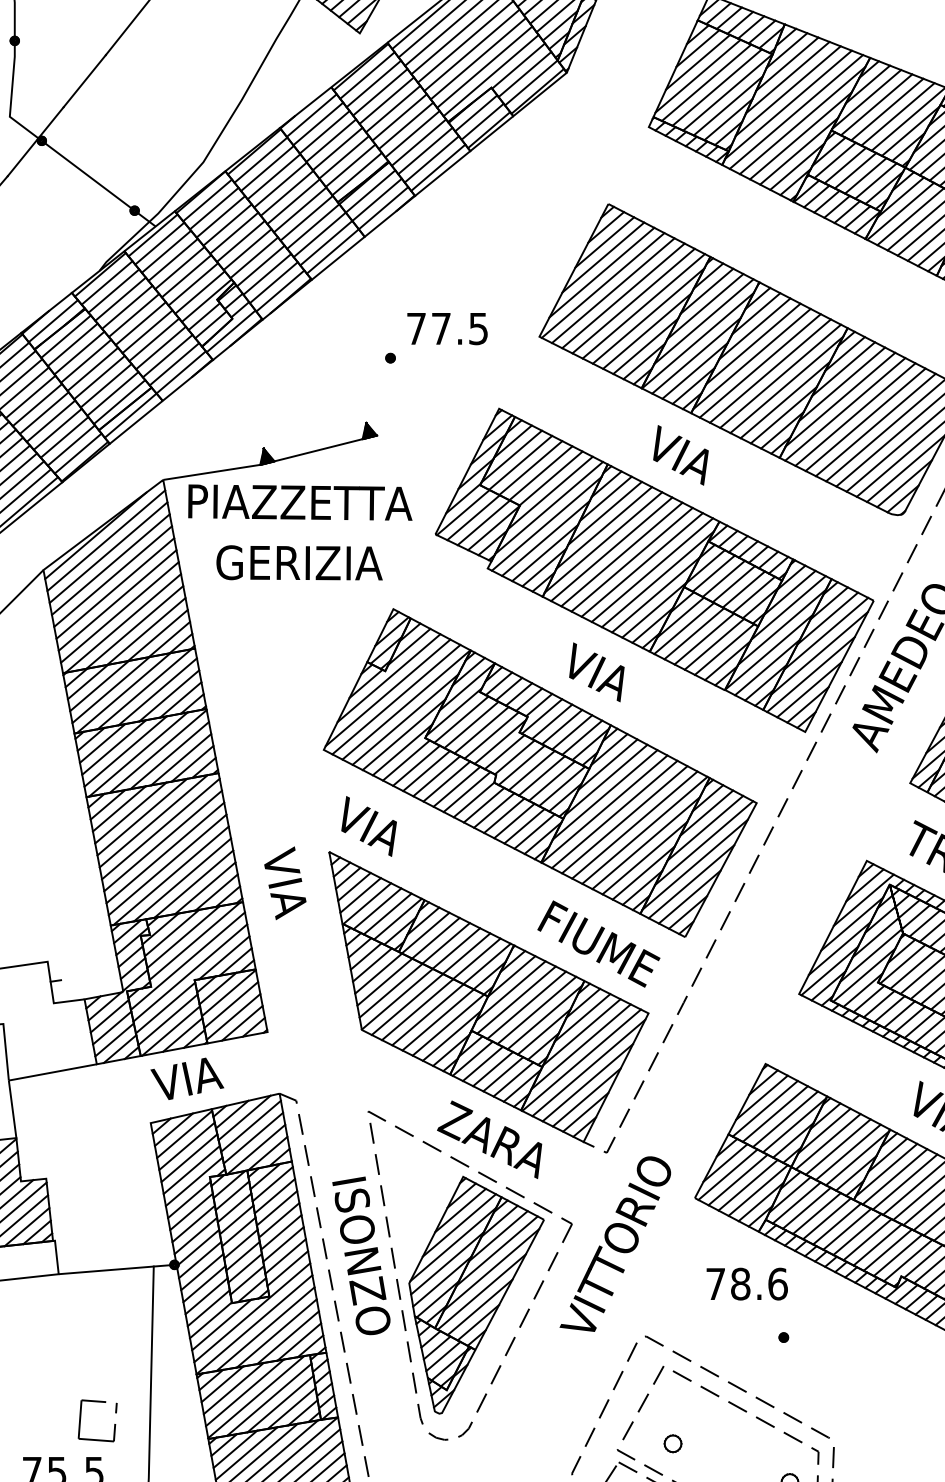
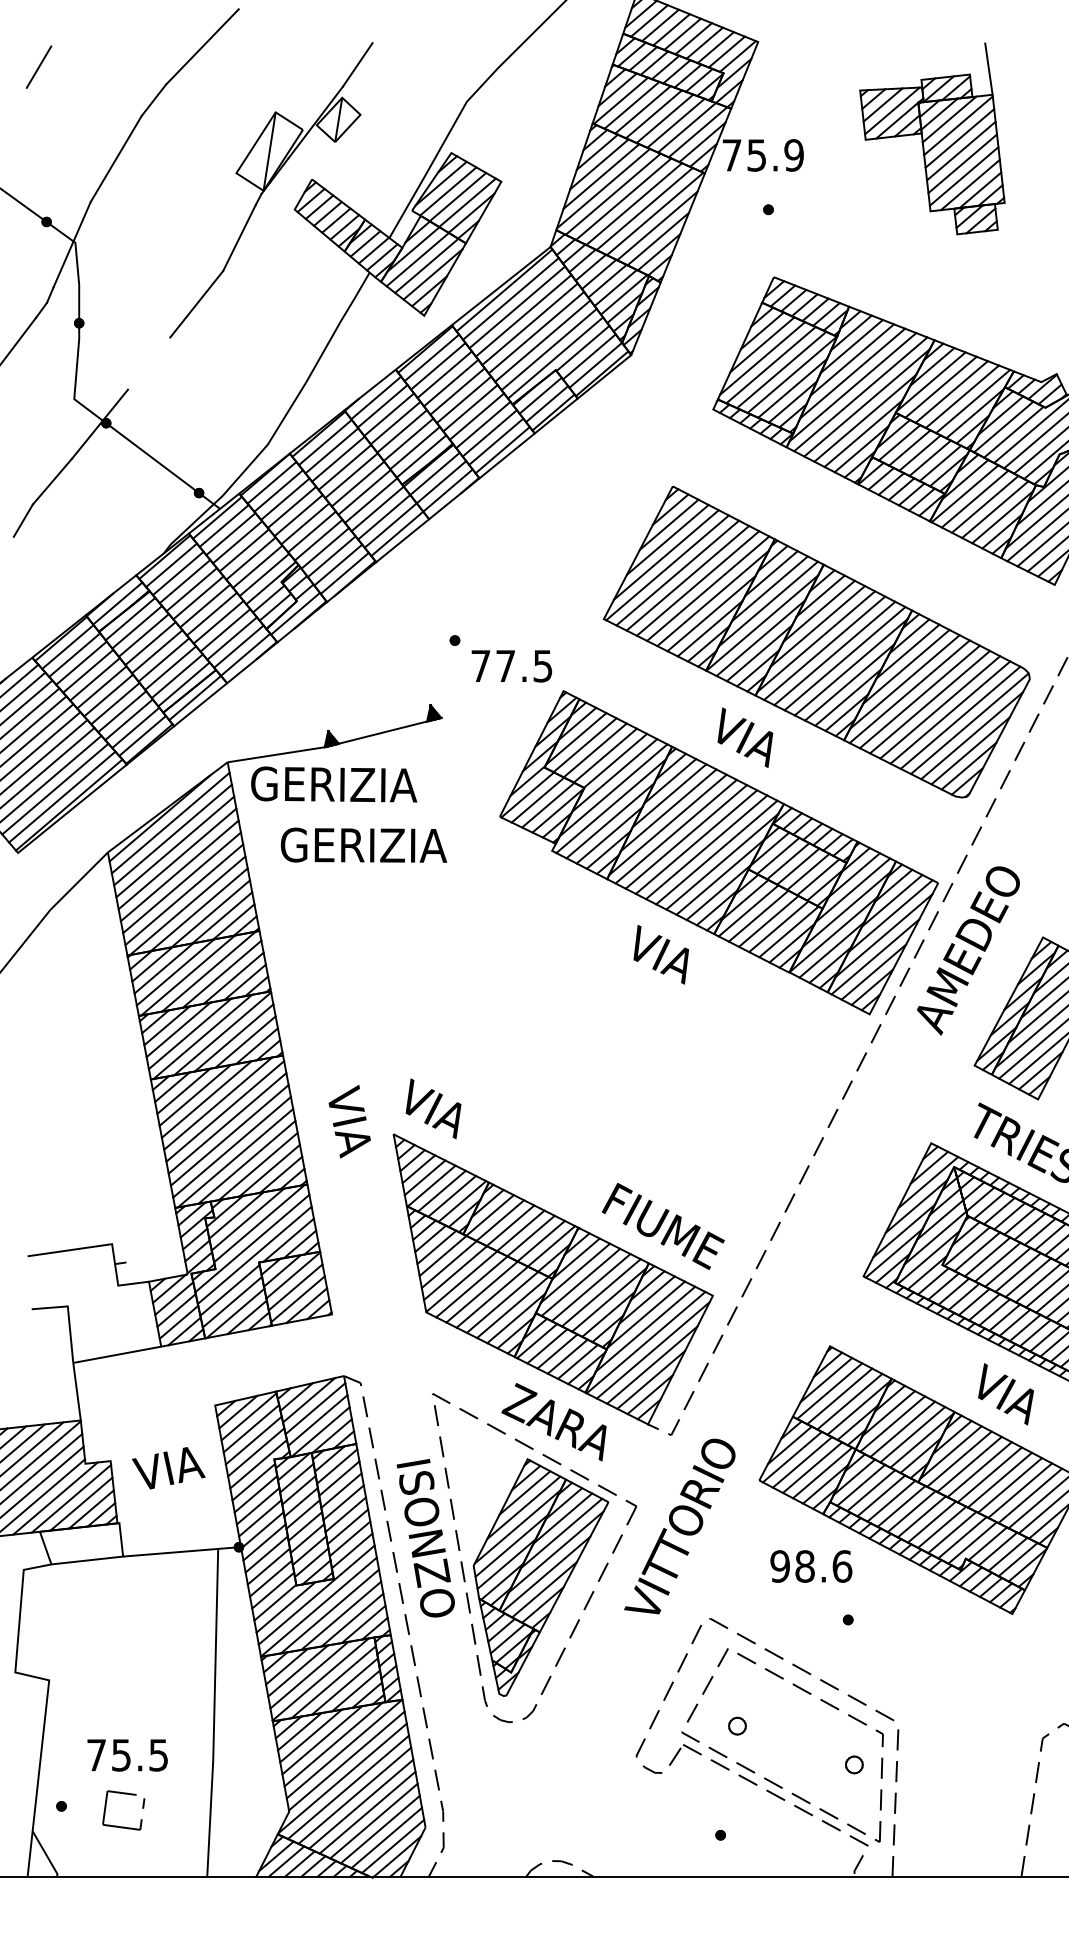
line: (85, 81) -> (149, 363), removed
text: (447, 329) -> (511, 666), moved
text: (299, 502) -> (363, 784), PIAZZETTA -> GERIZIA
part: (540, 772) -> (604, 1054), removed
text: (285, 883) -> (349, 1121), moved
text: (187, 1079) -> (168, 1468), moved
text: (715, 1284) -> (779, 1566), 78.6 -> 98.6
part: (81, 1420) -> (145, 1702), removed

